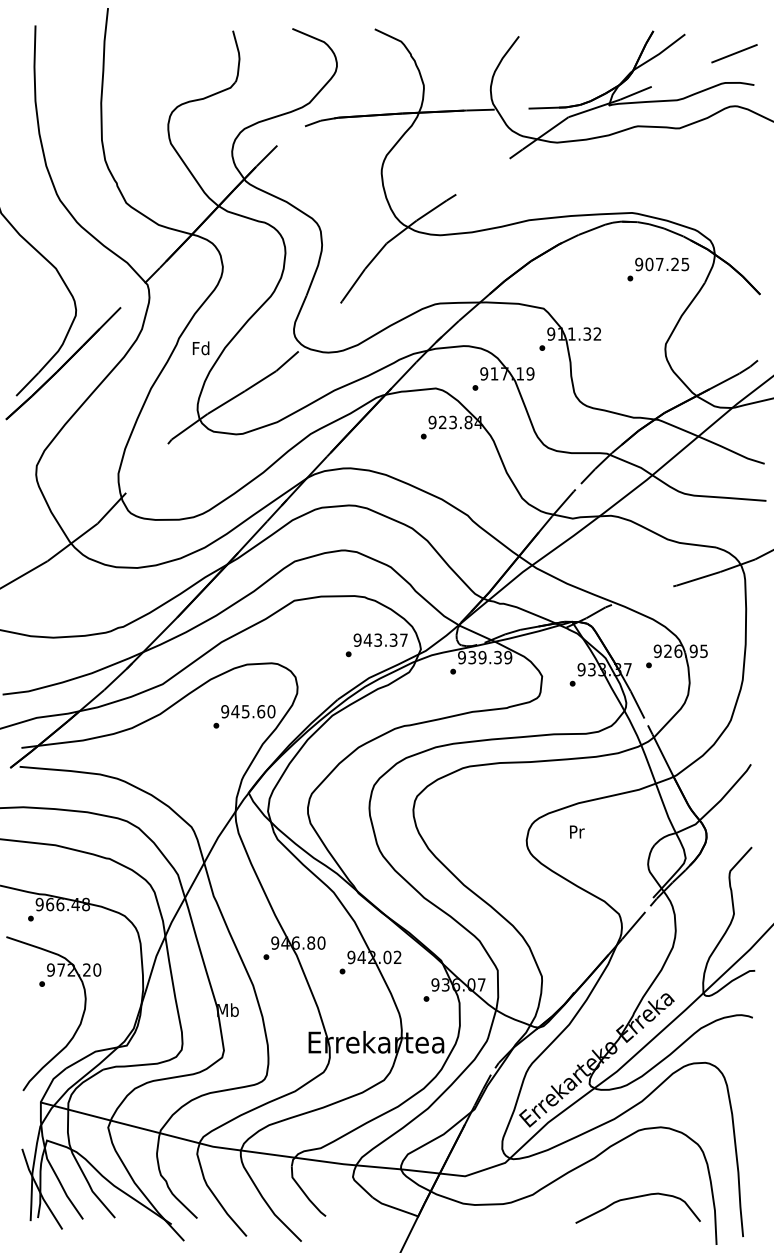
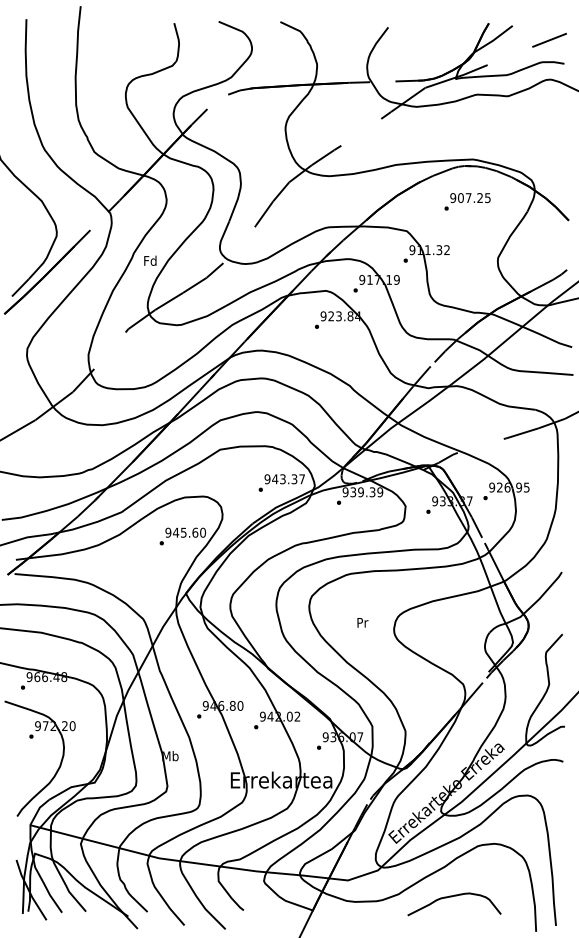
text: (658, 269) -> (467, 201), moved
text: (576, 831) -> (362, 622), moved
curve: (635, 1199) -> (452, 897), moved

